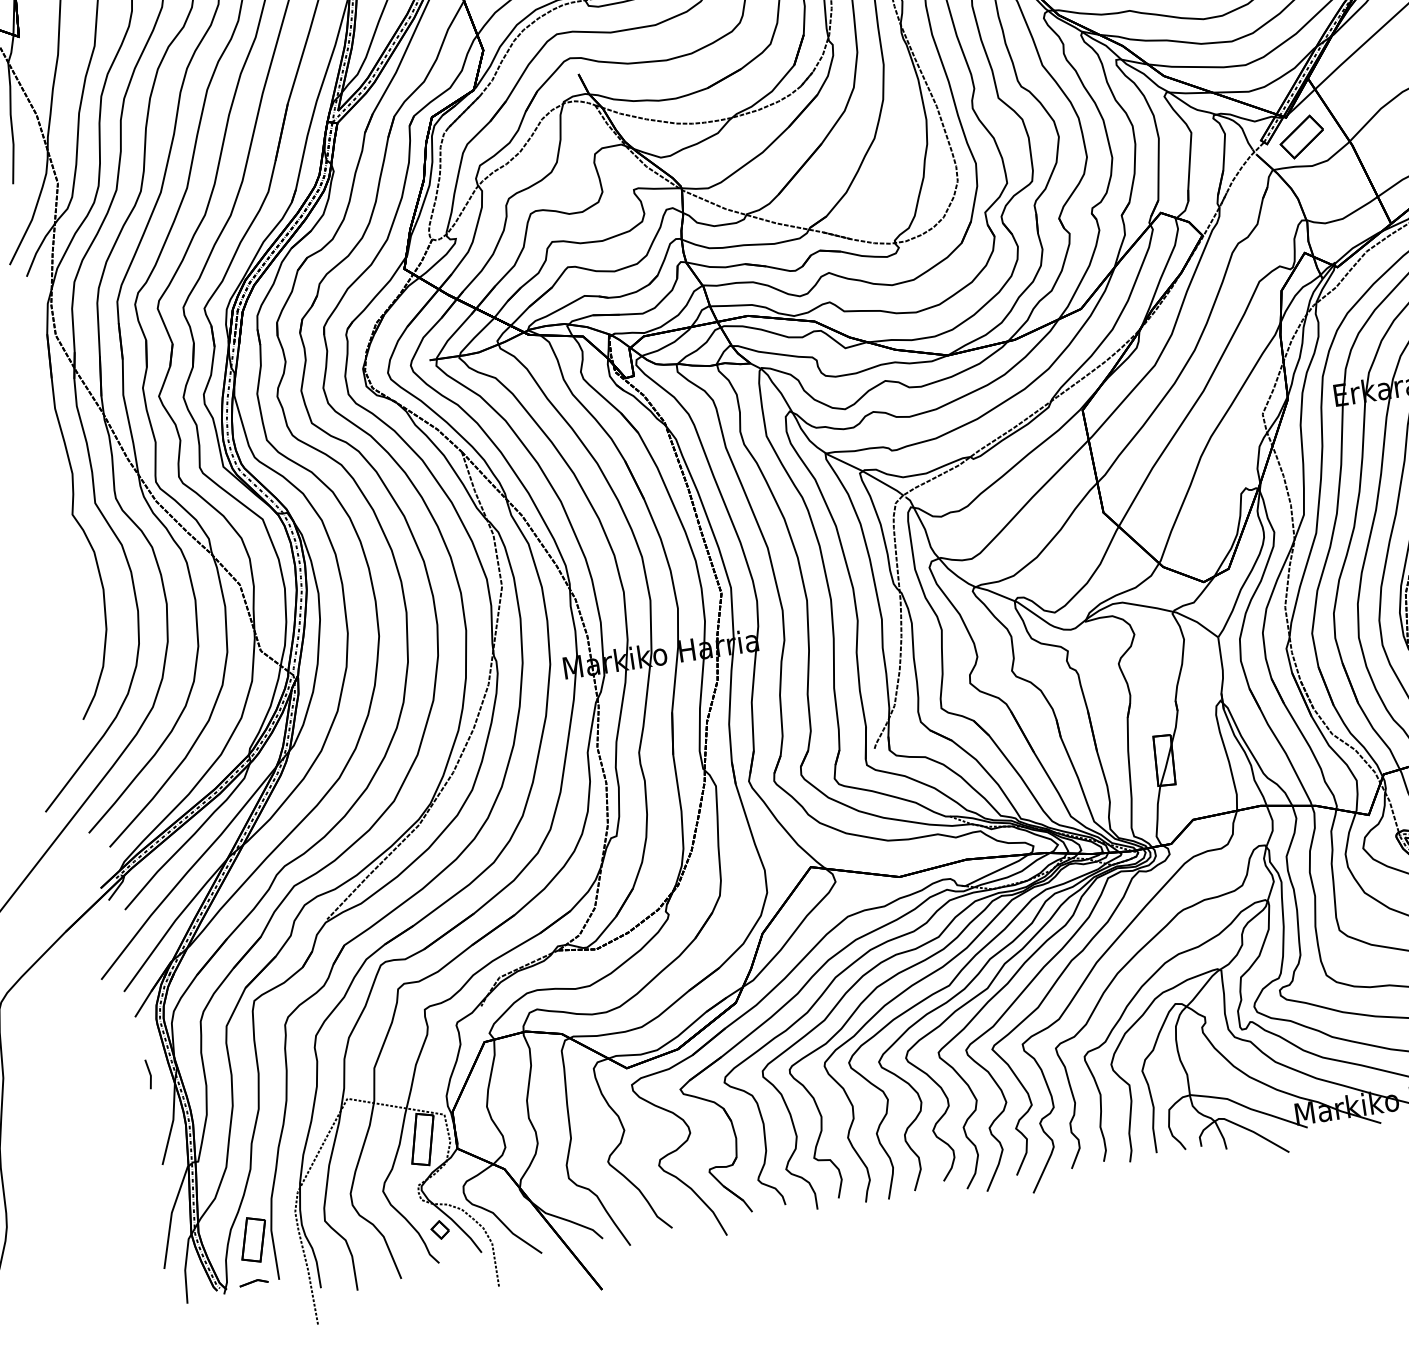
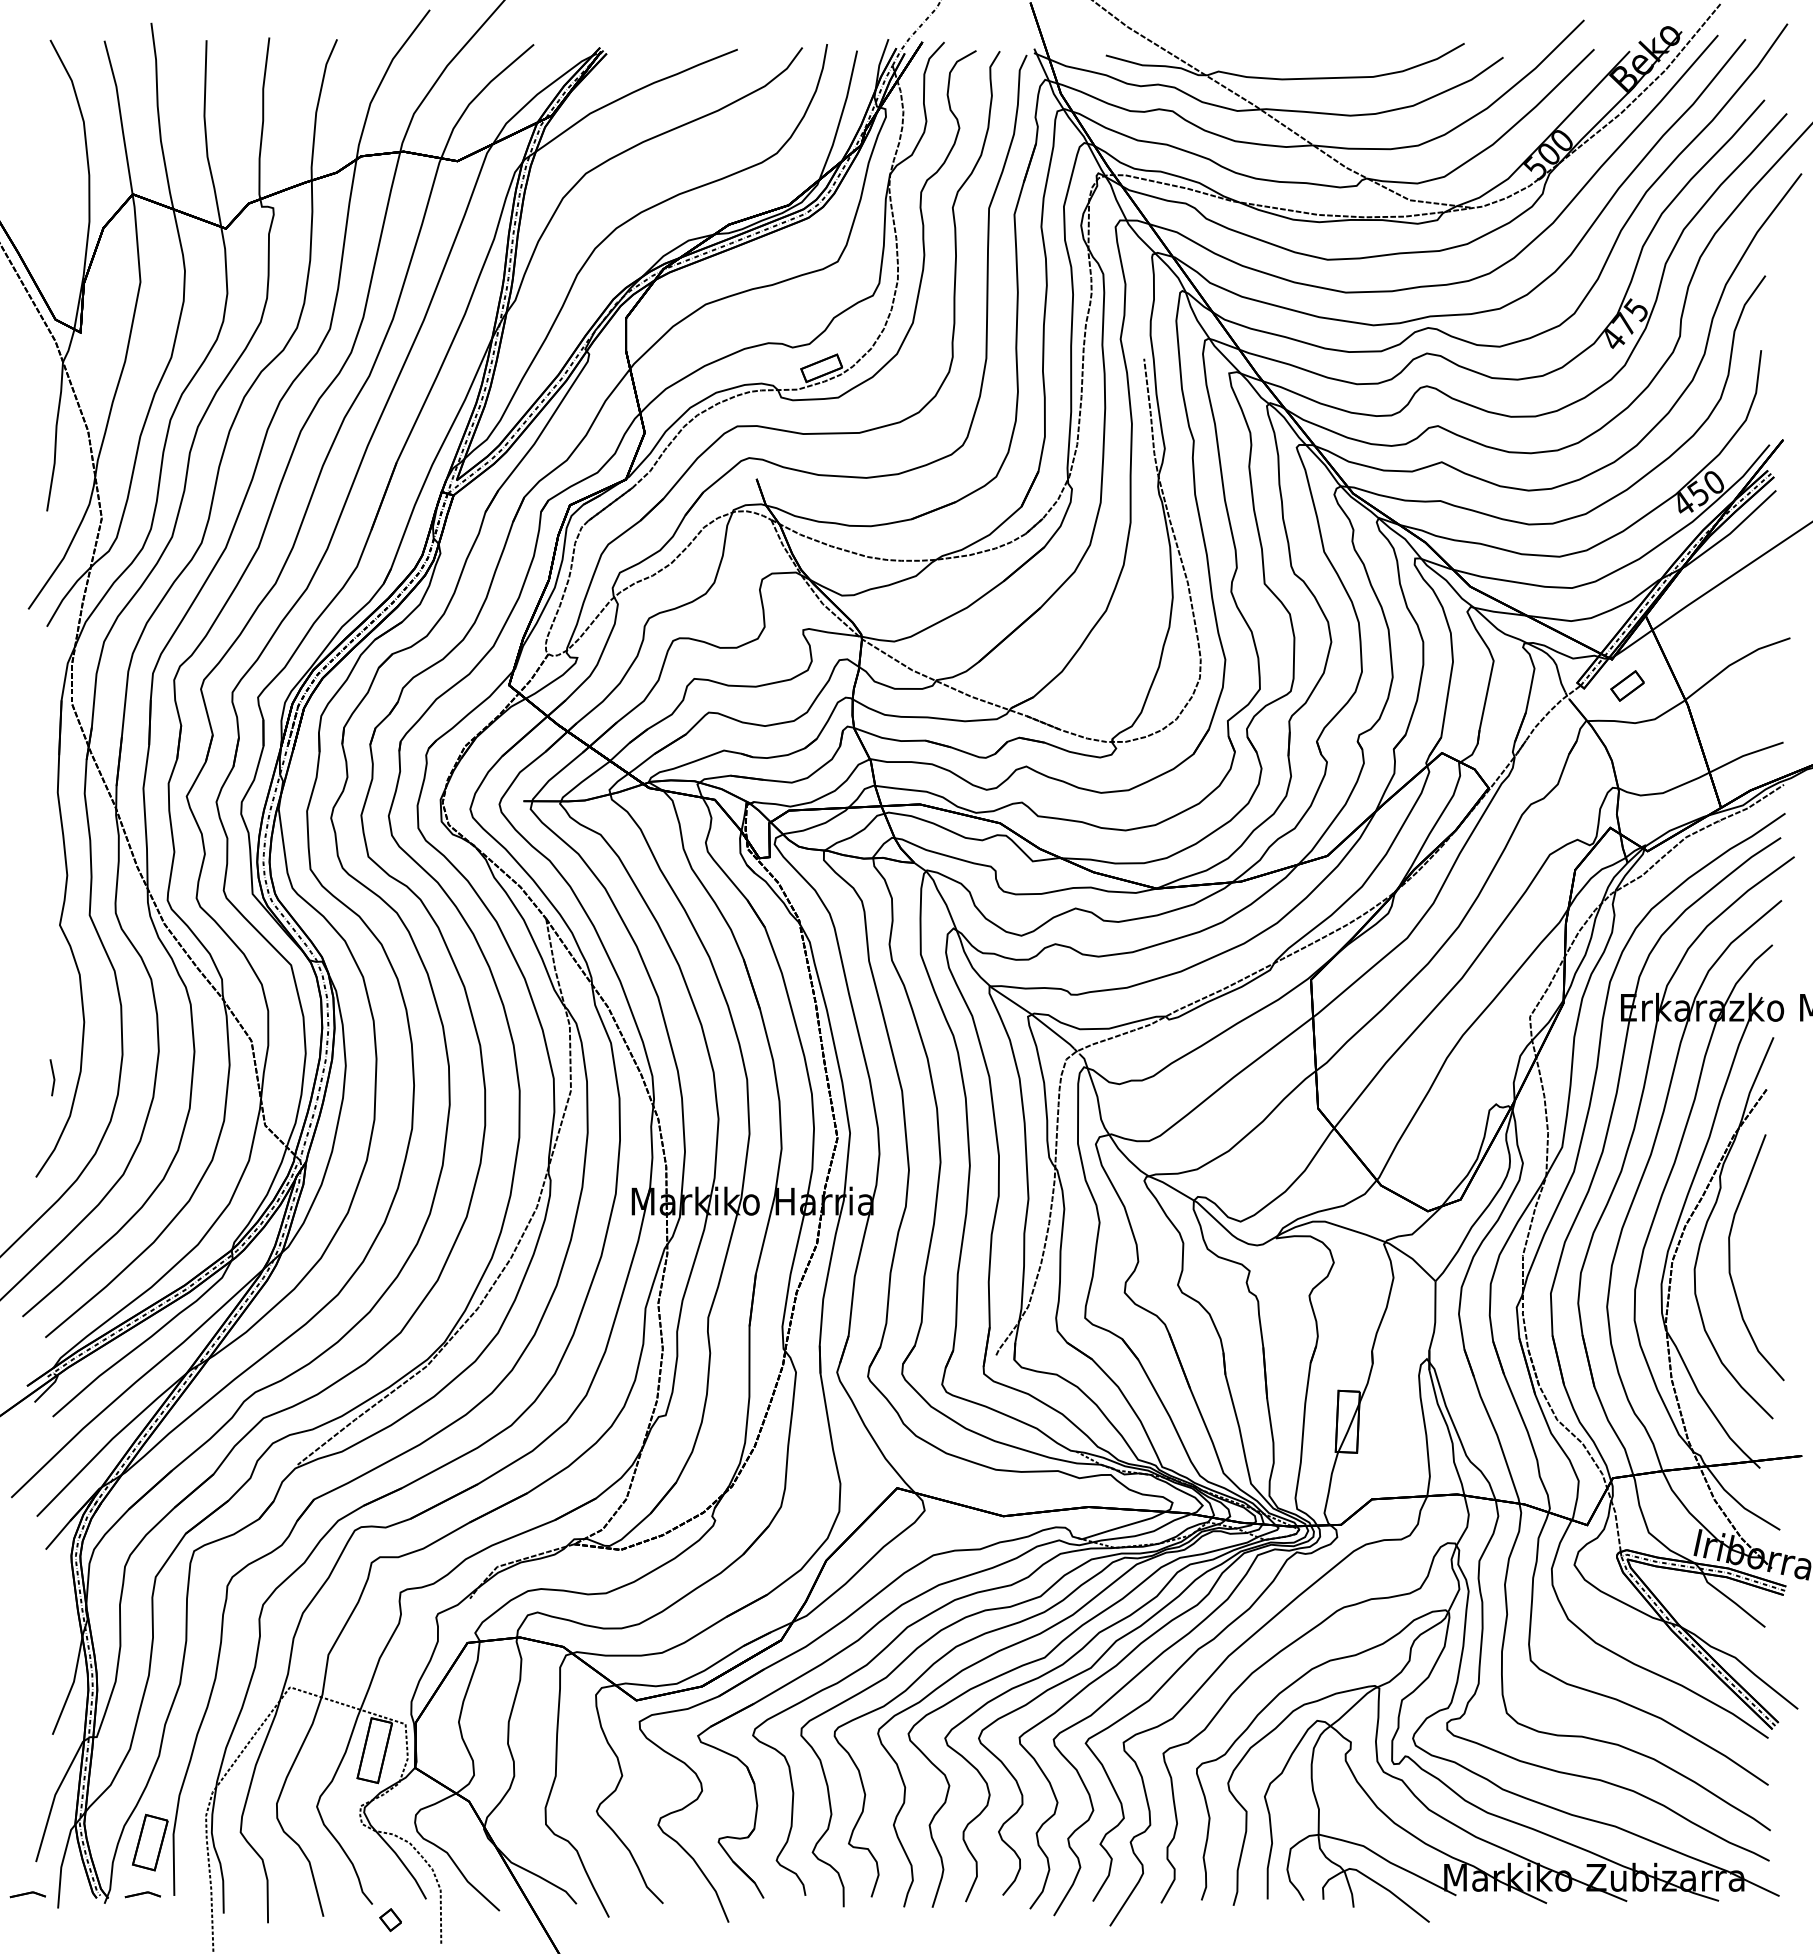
part: (1301, 136) -> (1627, 685), size x0.6
line: (148, 1073) -> (52, 1076), moved
part: (440, 1230) -> (390, 1920), moved
part: (161, 1296) -> (27, 1894), added

